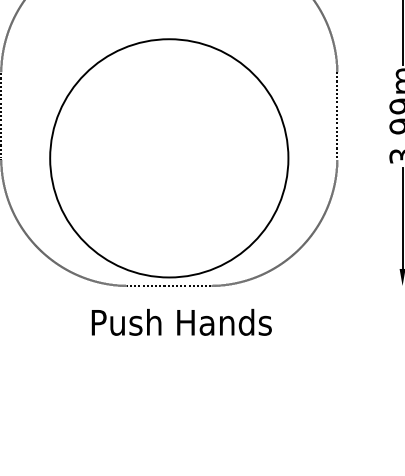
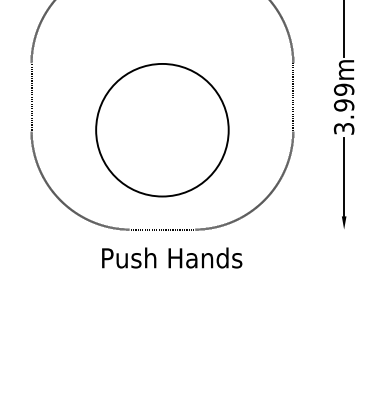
circle: (169, 157) -> (162, 129), size x0.71

